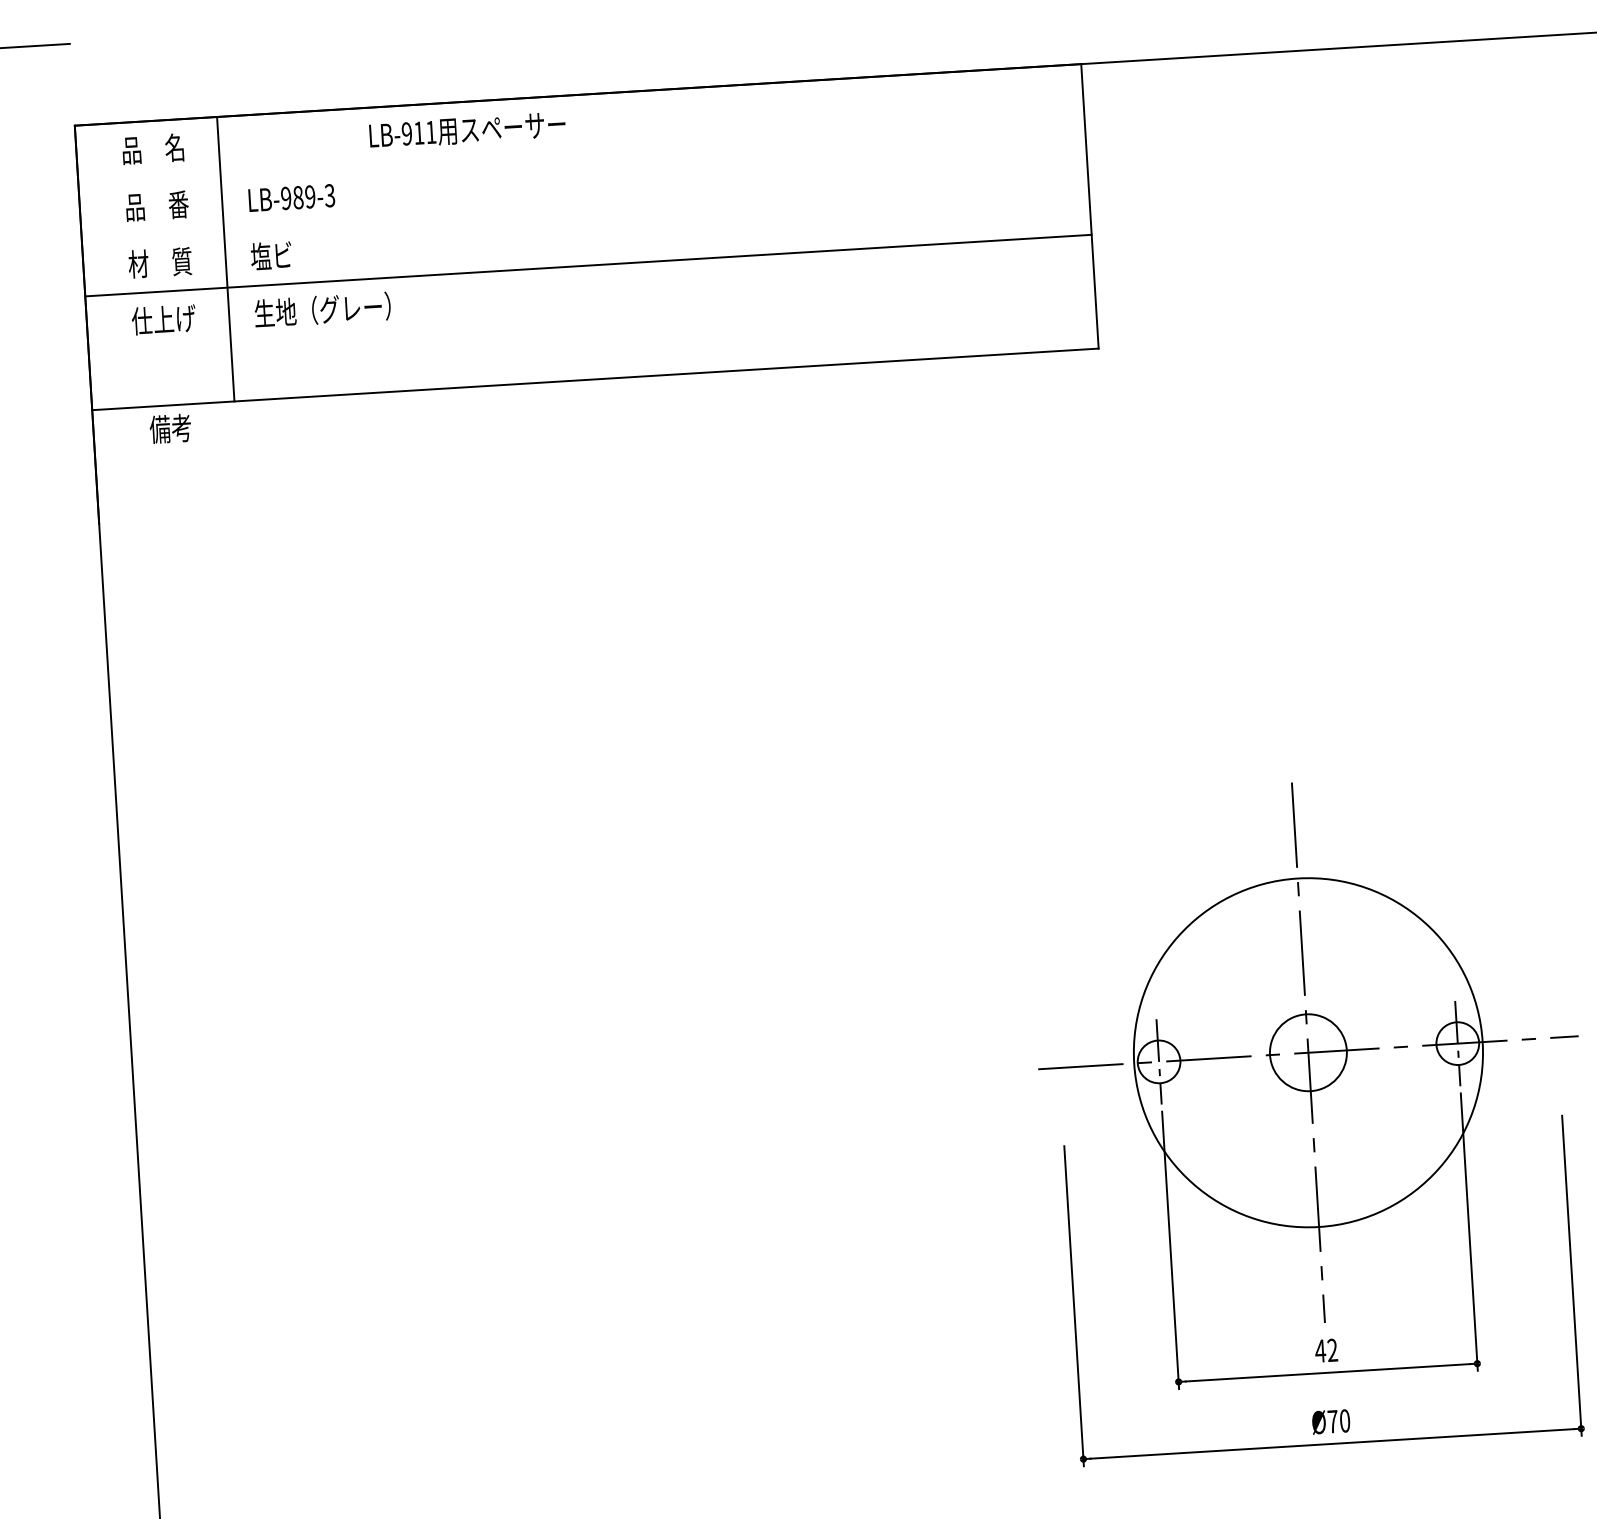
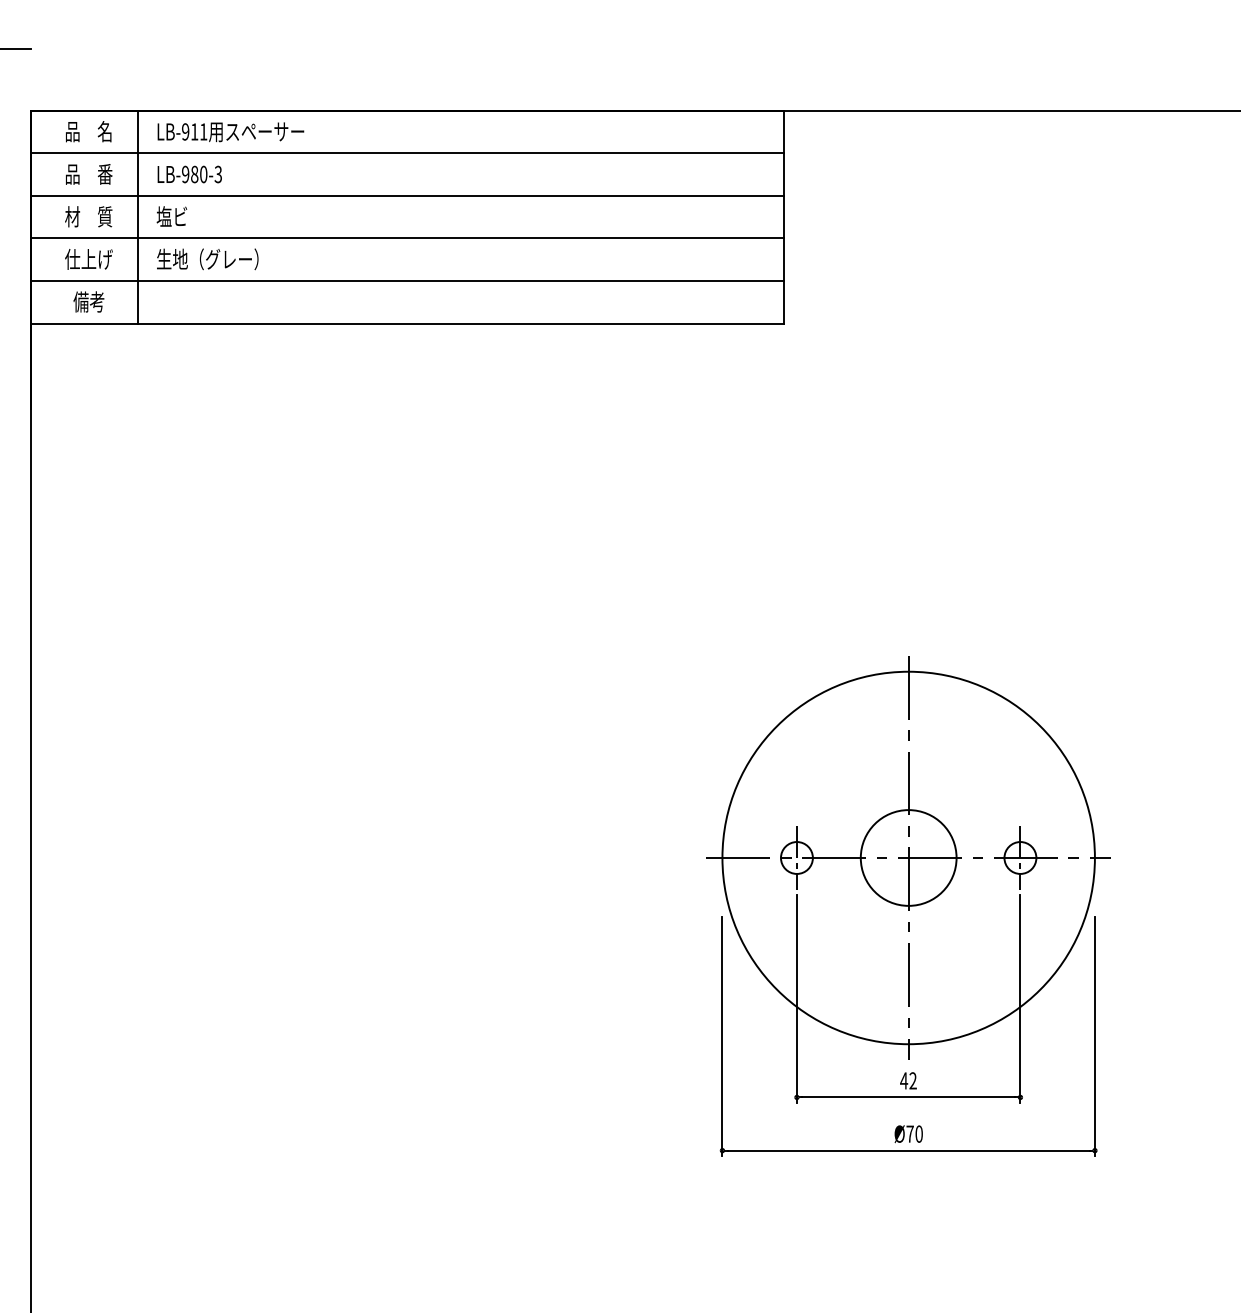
text: (467, 130) -> (230, 132), moved
line: (581, 152) -> (407, 153), added
text: (310, 196) -> (203, 174), LB-989-3 -> LB-980-3
line: (584, 208) -> (407, 195), added
line: (591, 321) -> (407, 280), added
text: (169, 428) -> (88, 301), moved
circle: (1308, 1052) -> (908, 857), size x1.43
circle: (1308, 1052) -> (908, 857), size x1.67

